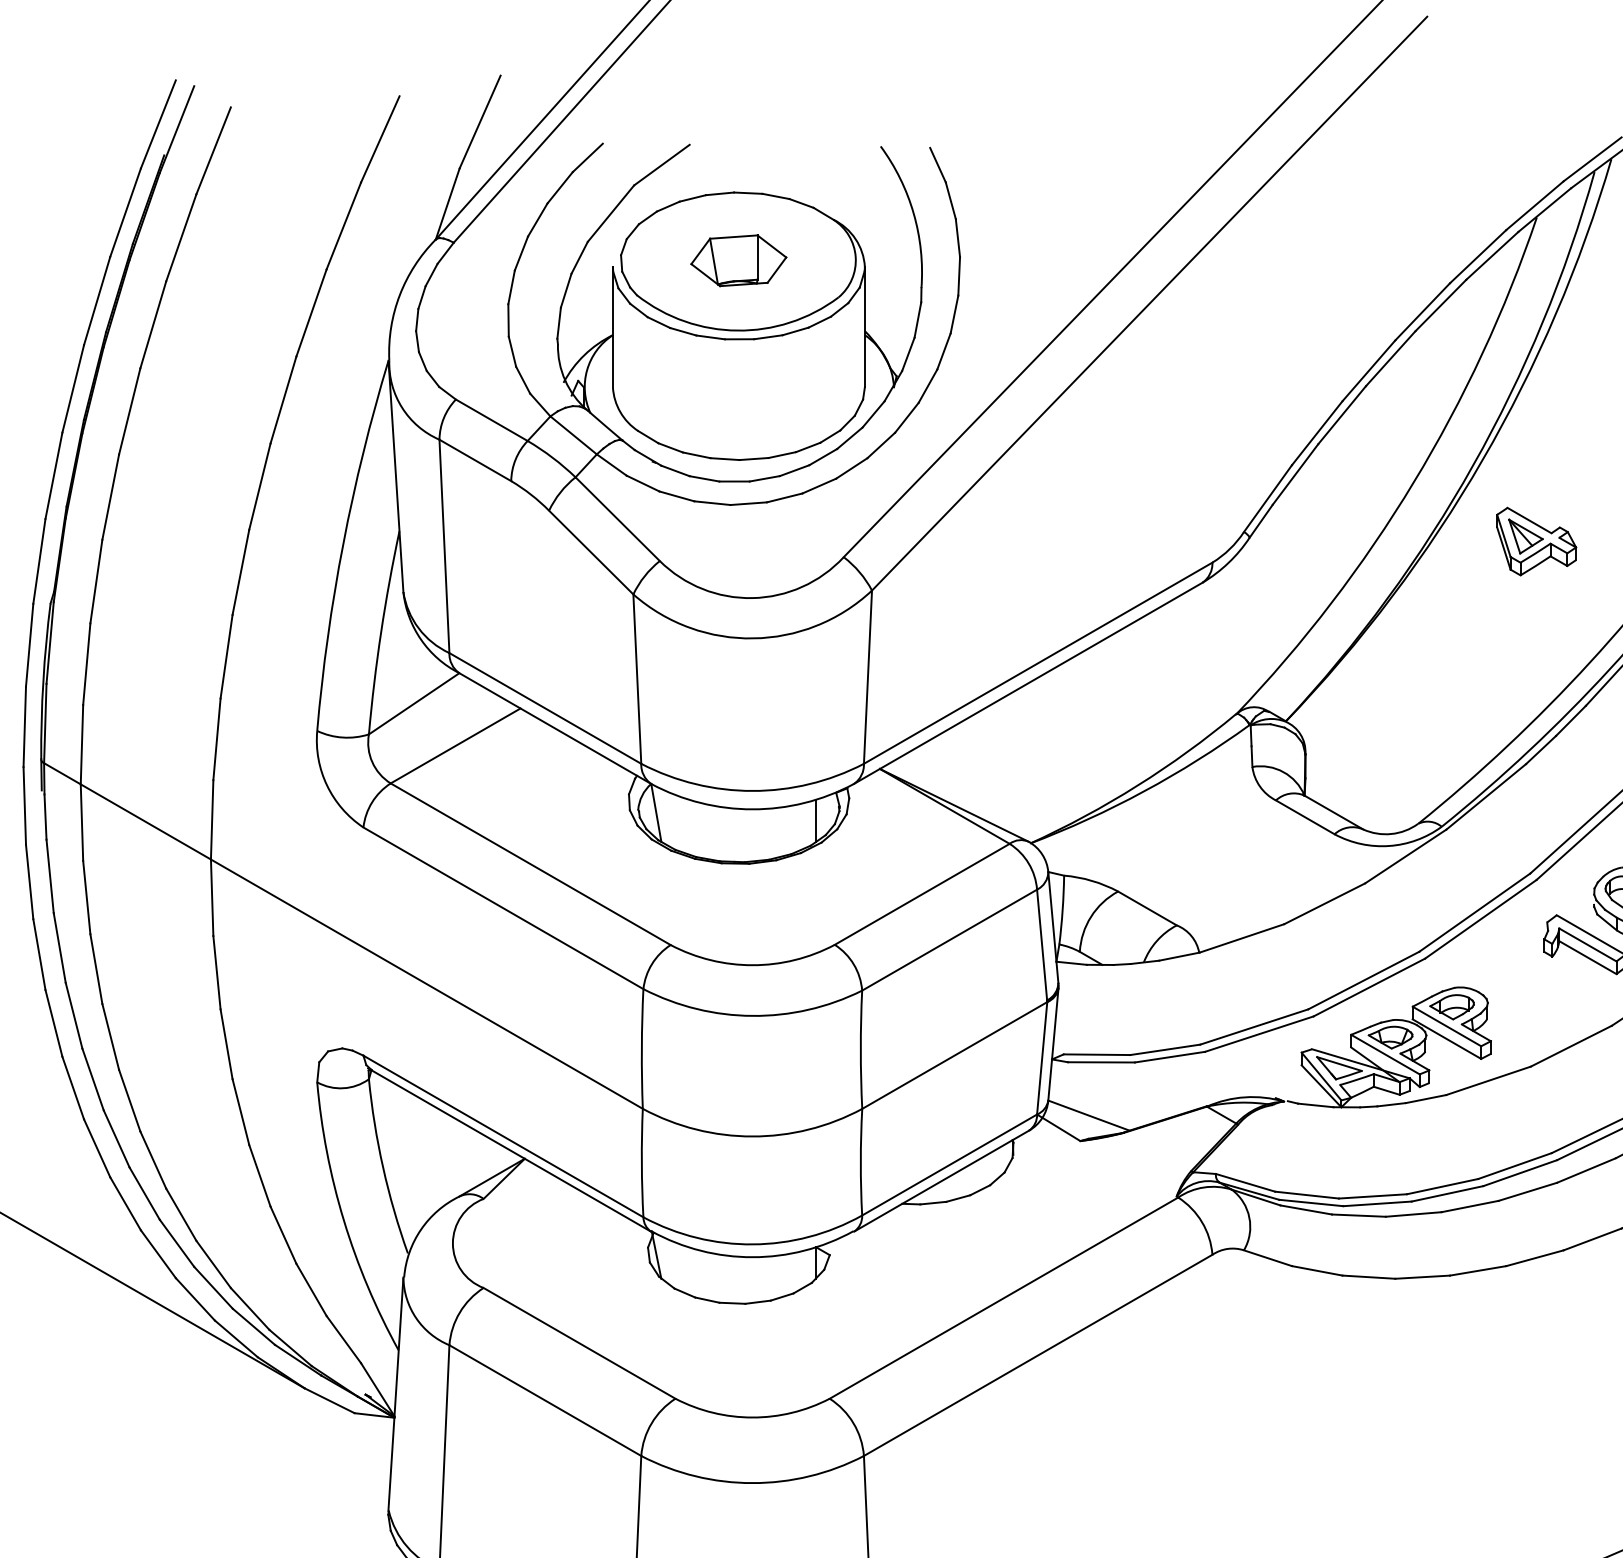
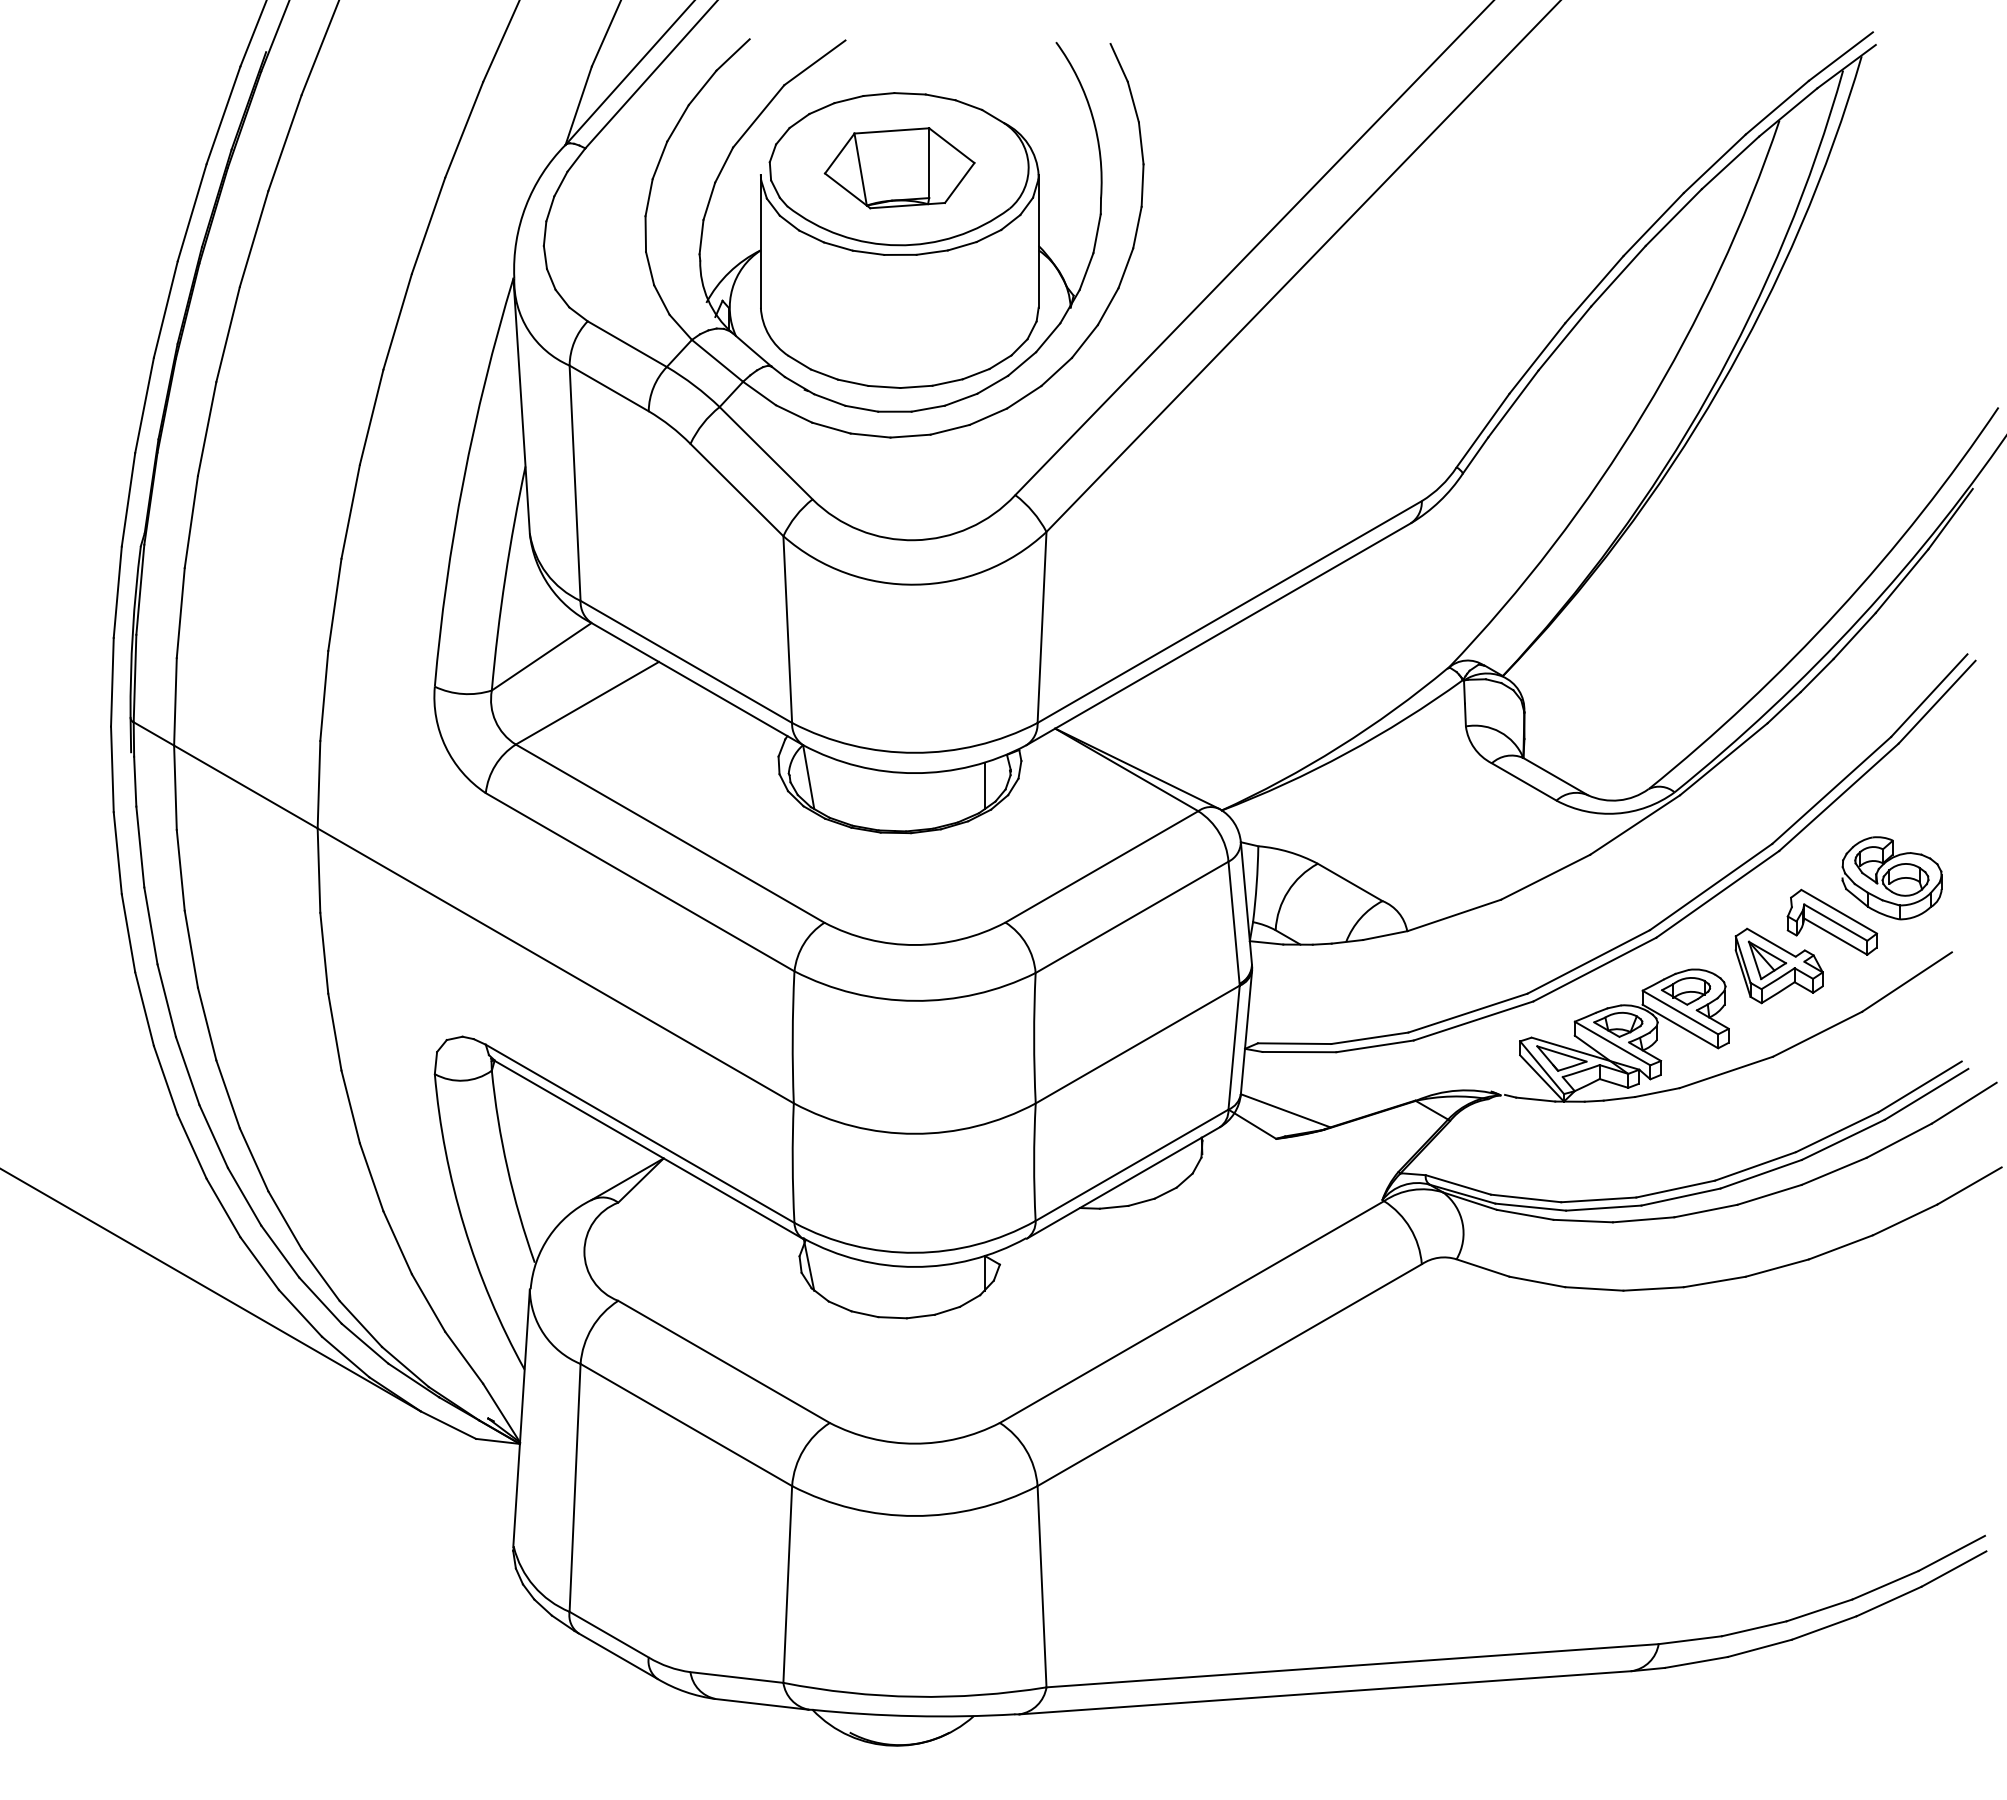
part: (738, 260) -> (899, 168), size x1.43
part: (1535, 541) -> (1778, 965), moved

